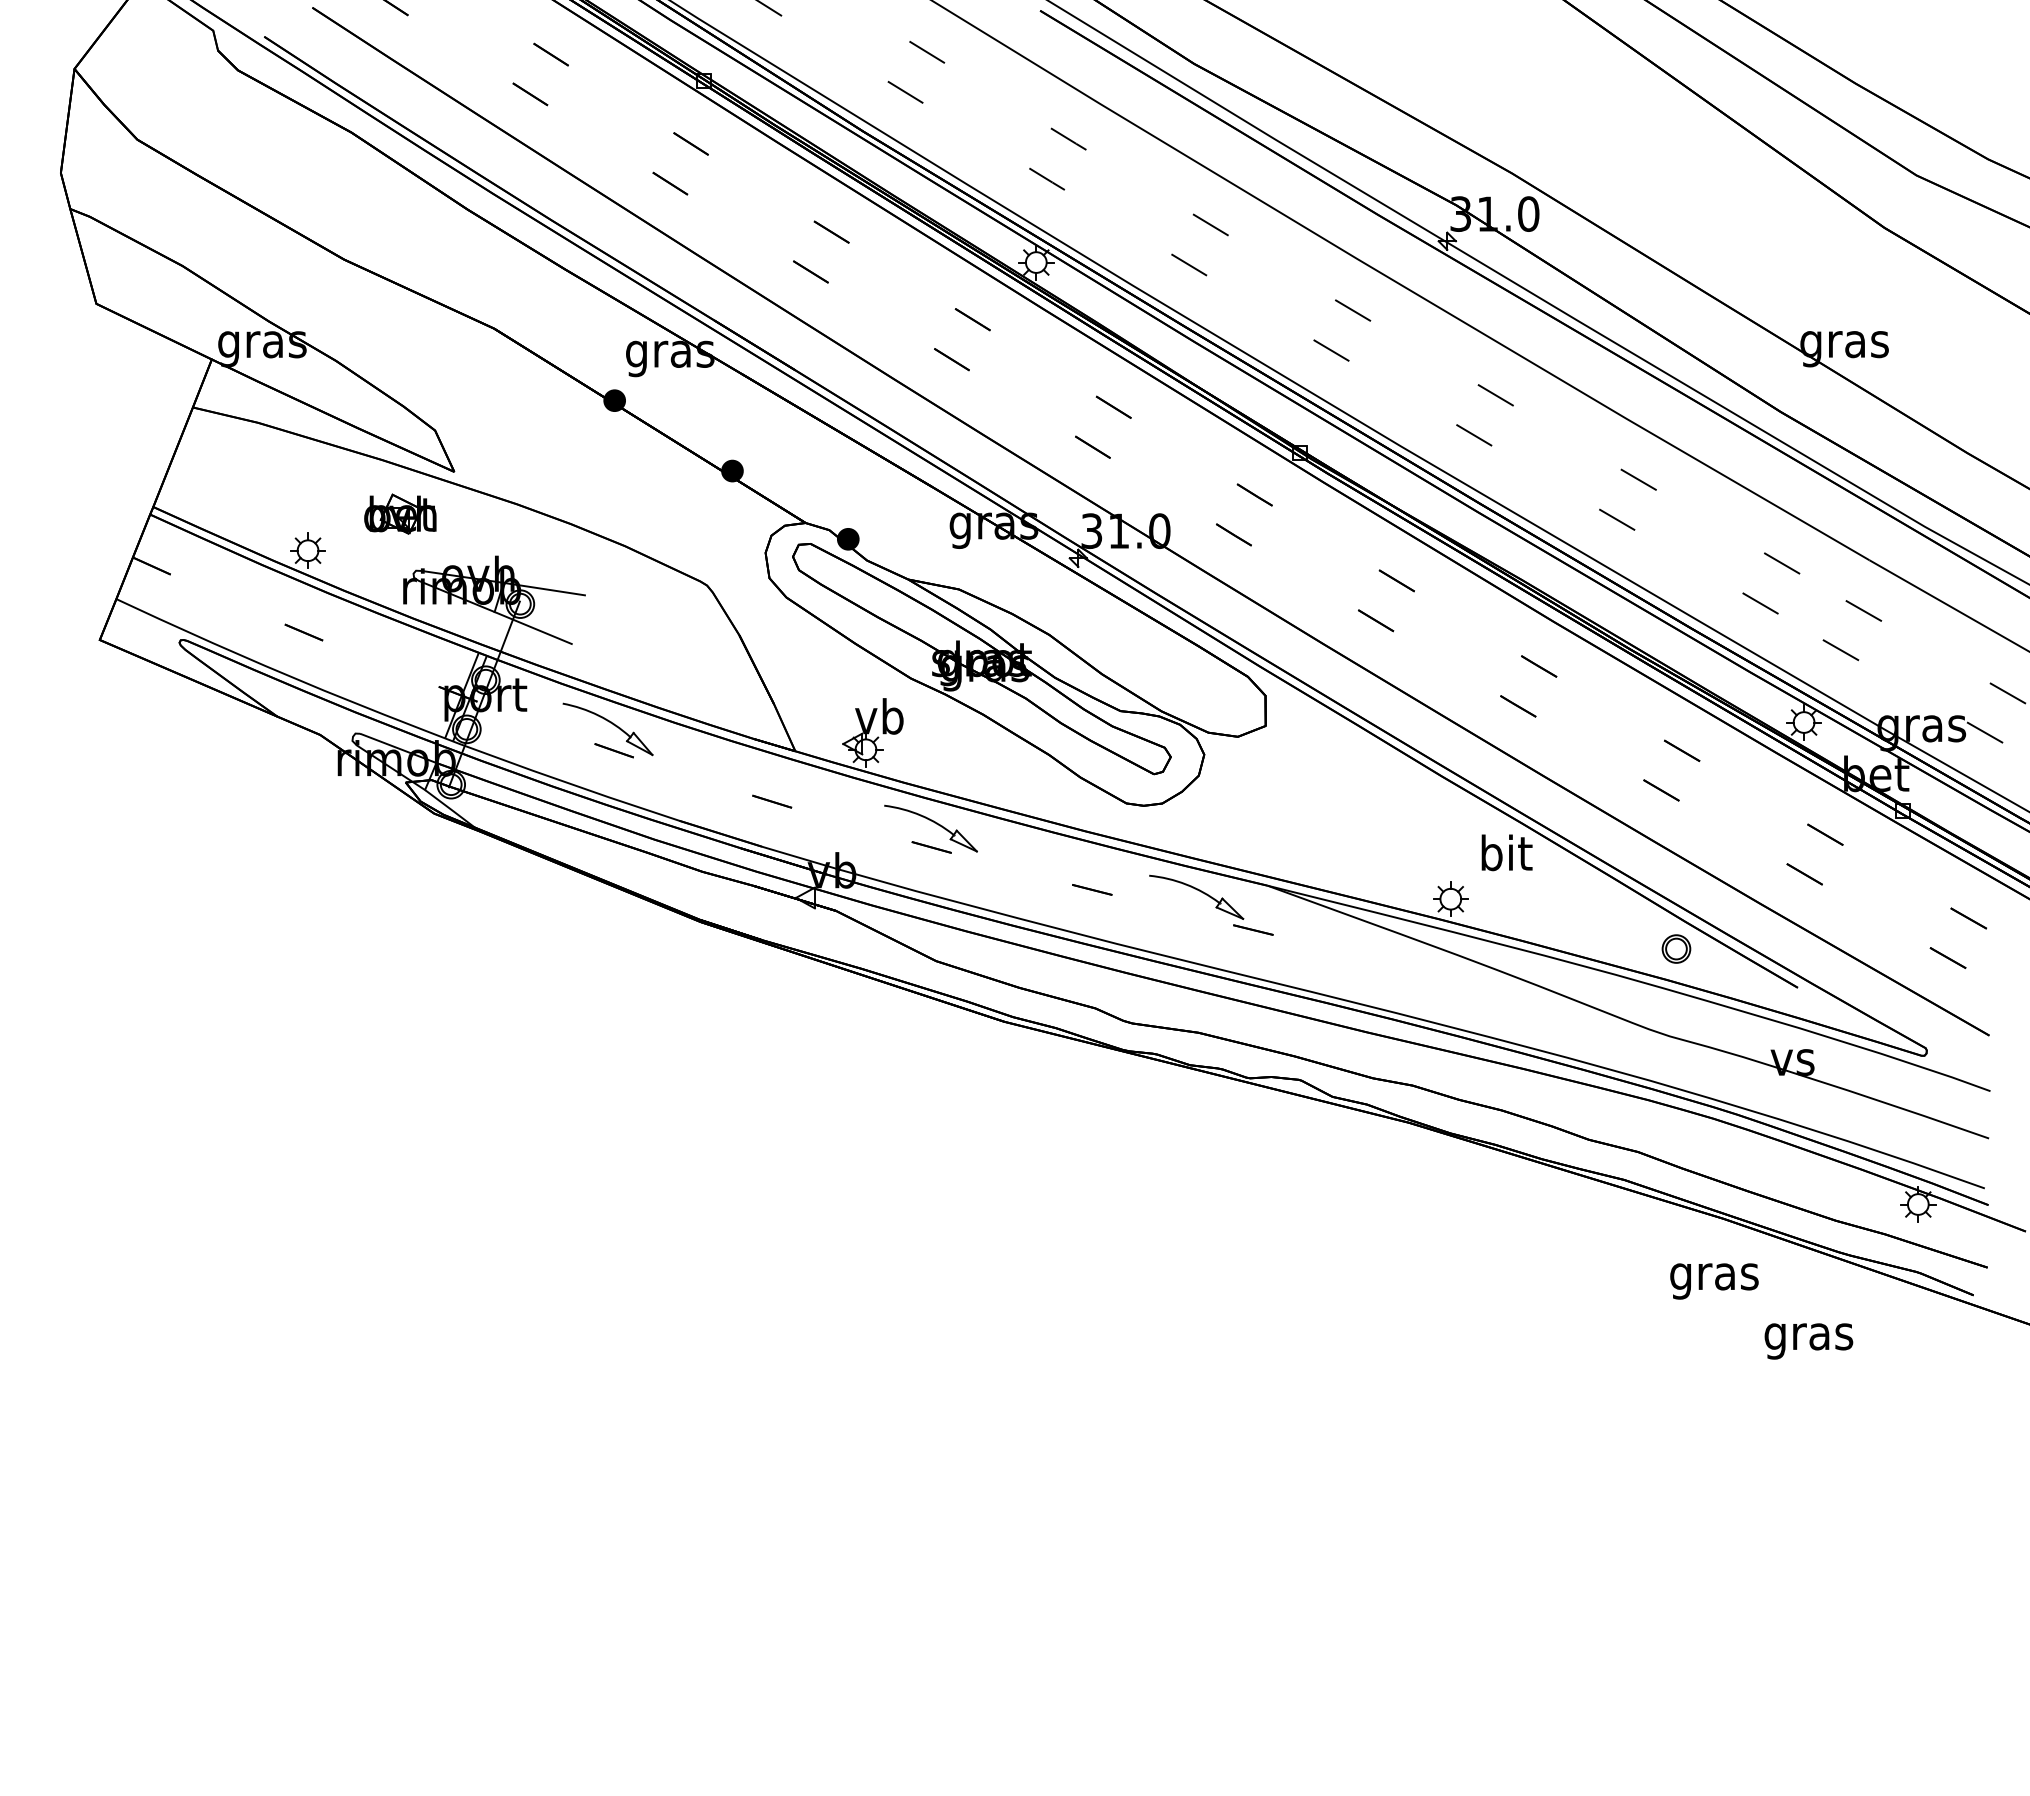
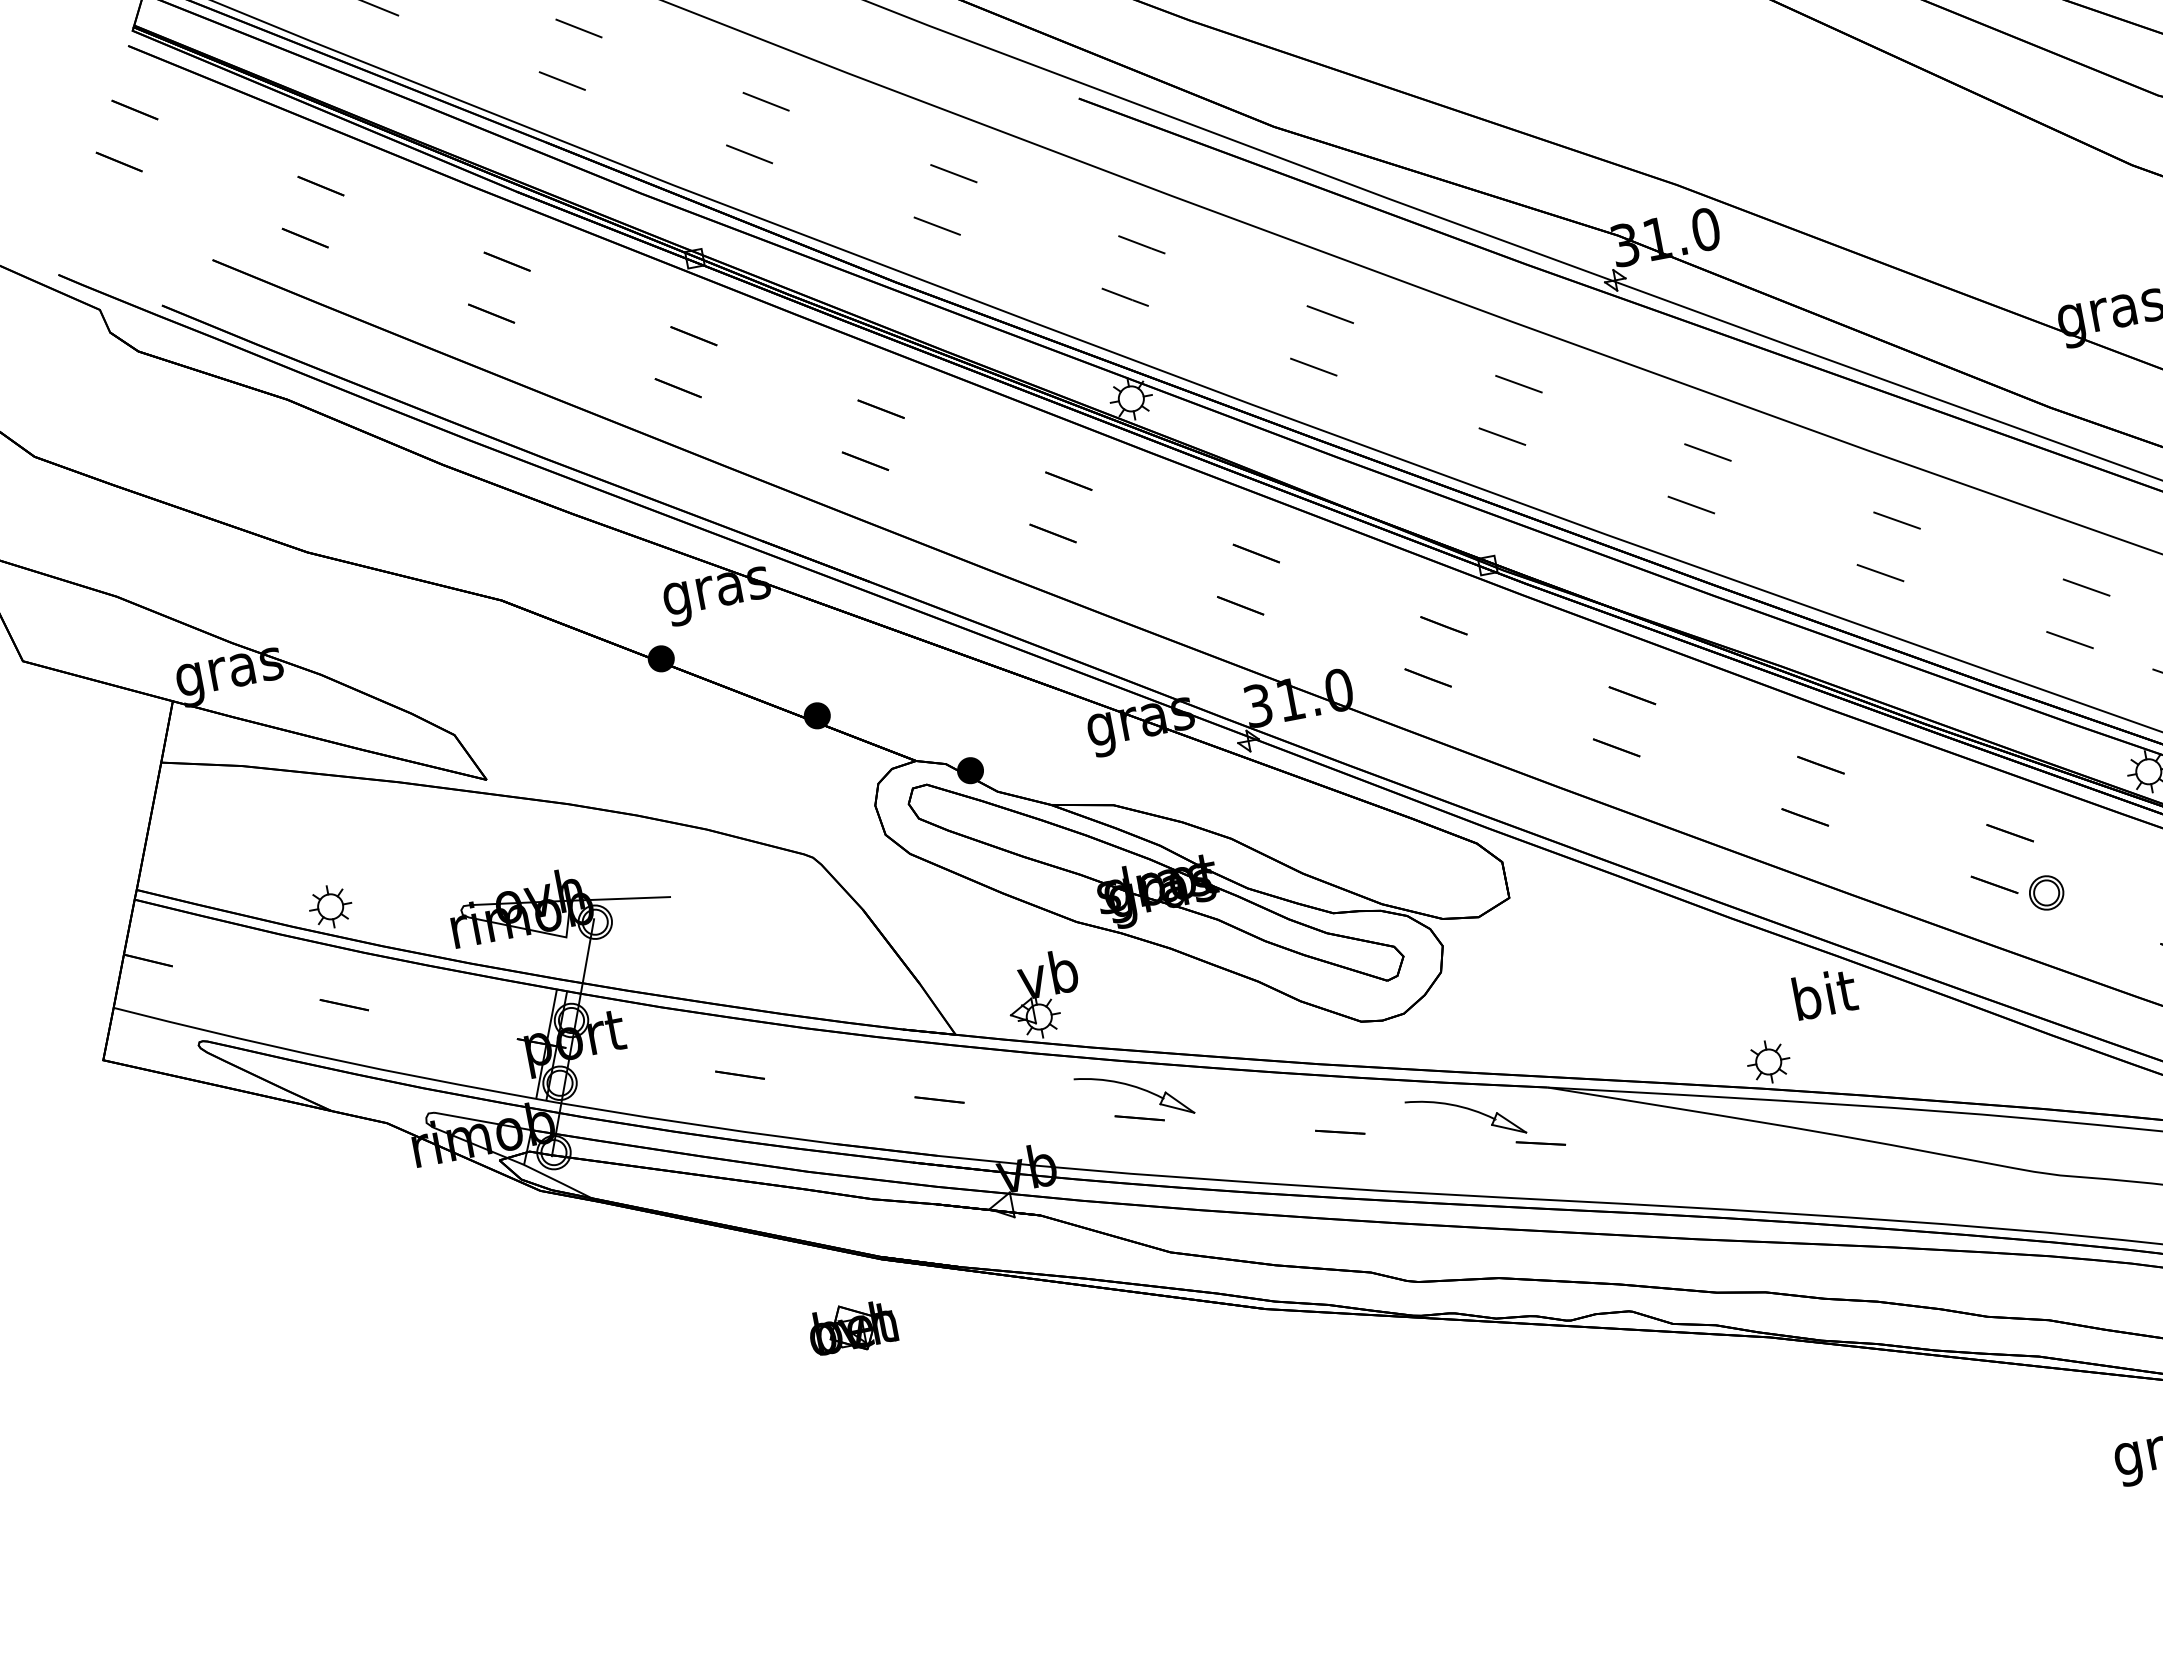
part: (400, 513) -> (852, 1327), moved
line: (532, 628) -> (615, 948), removed
part: (610, 723) -> (729, 1043), removed
part: (1676, 948) -> (2046, 892), moved

